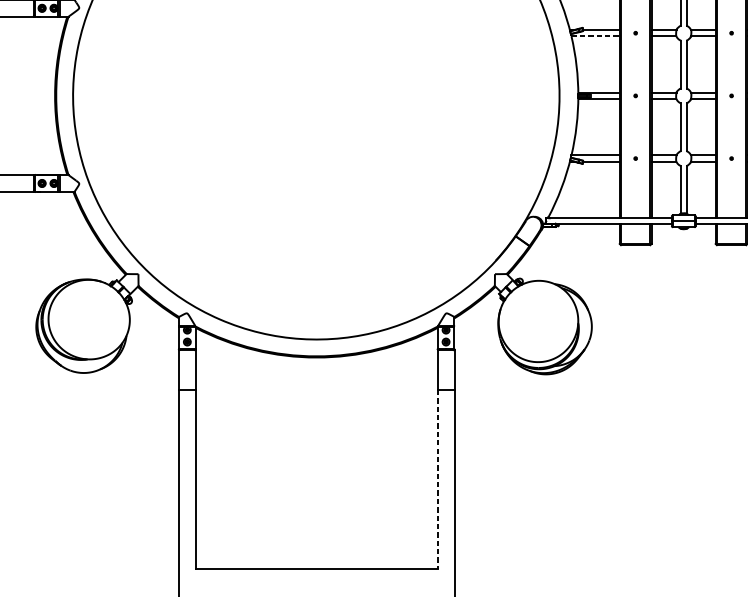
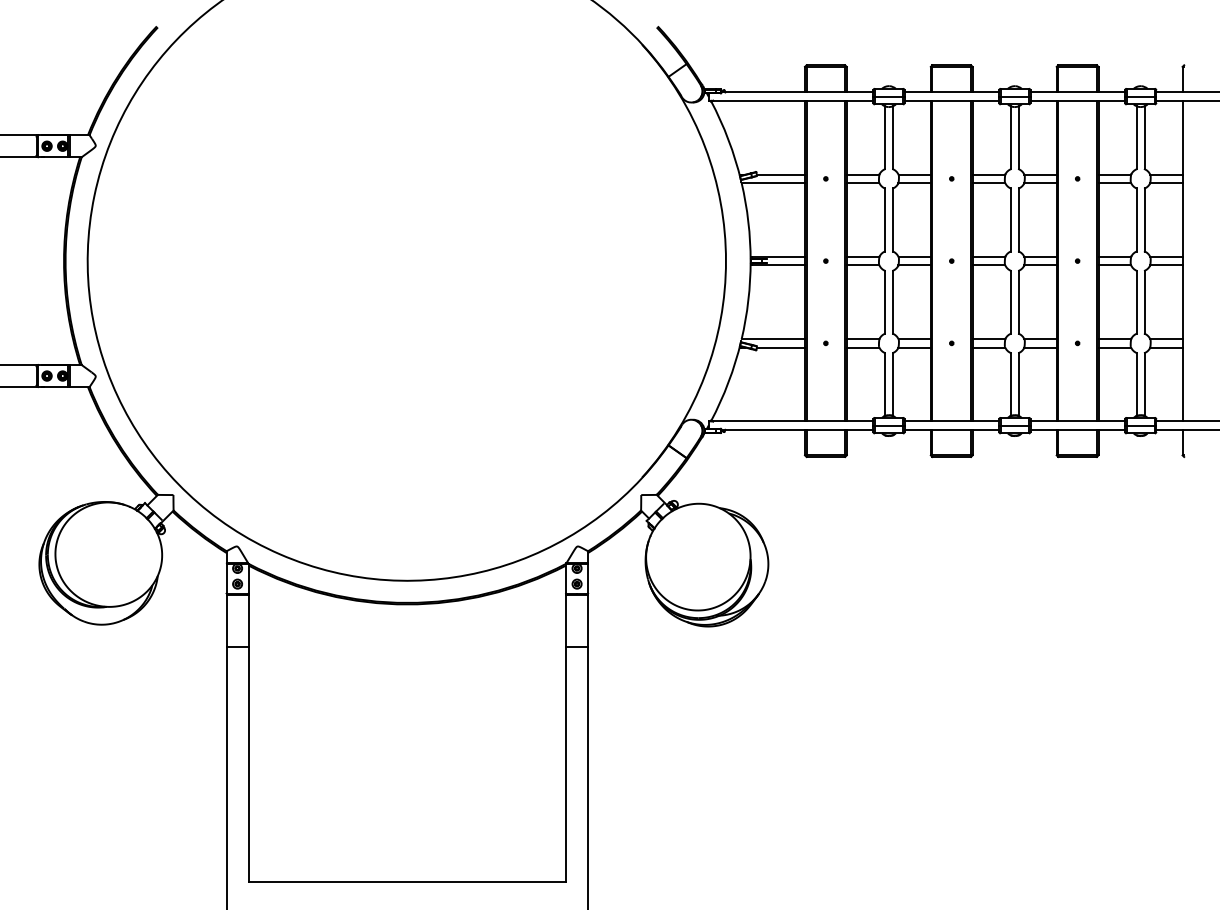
line: (595, 36) -> (773, 183), dashed -> solid
line: (438, 479) -> (566, 764), dashed -> solid

